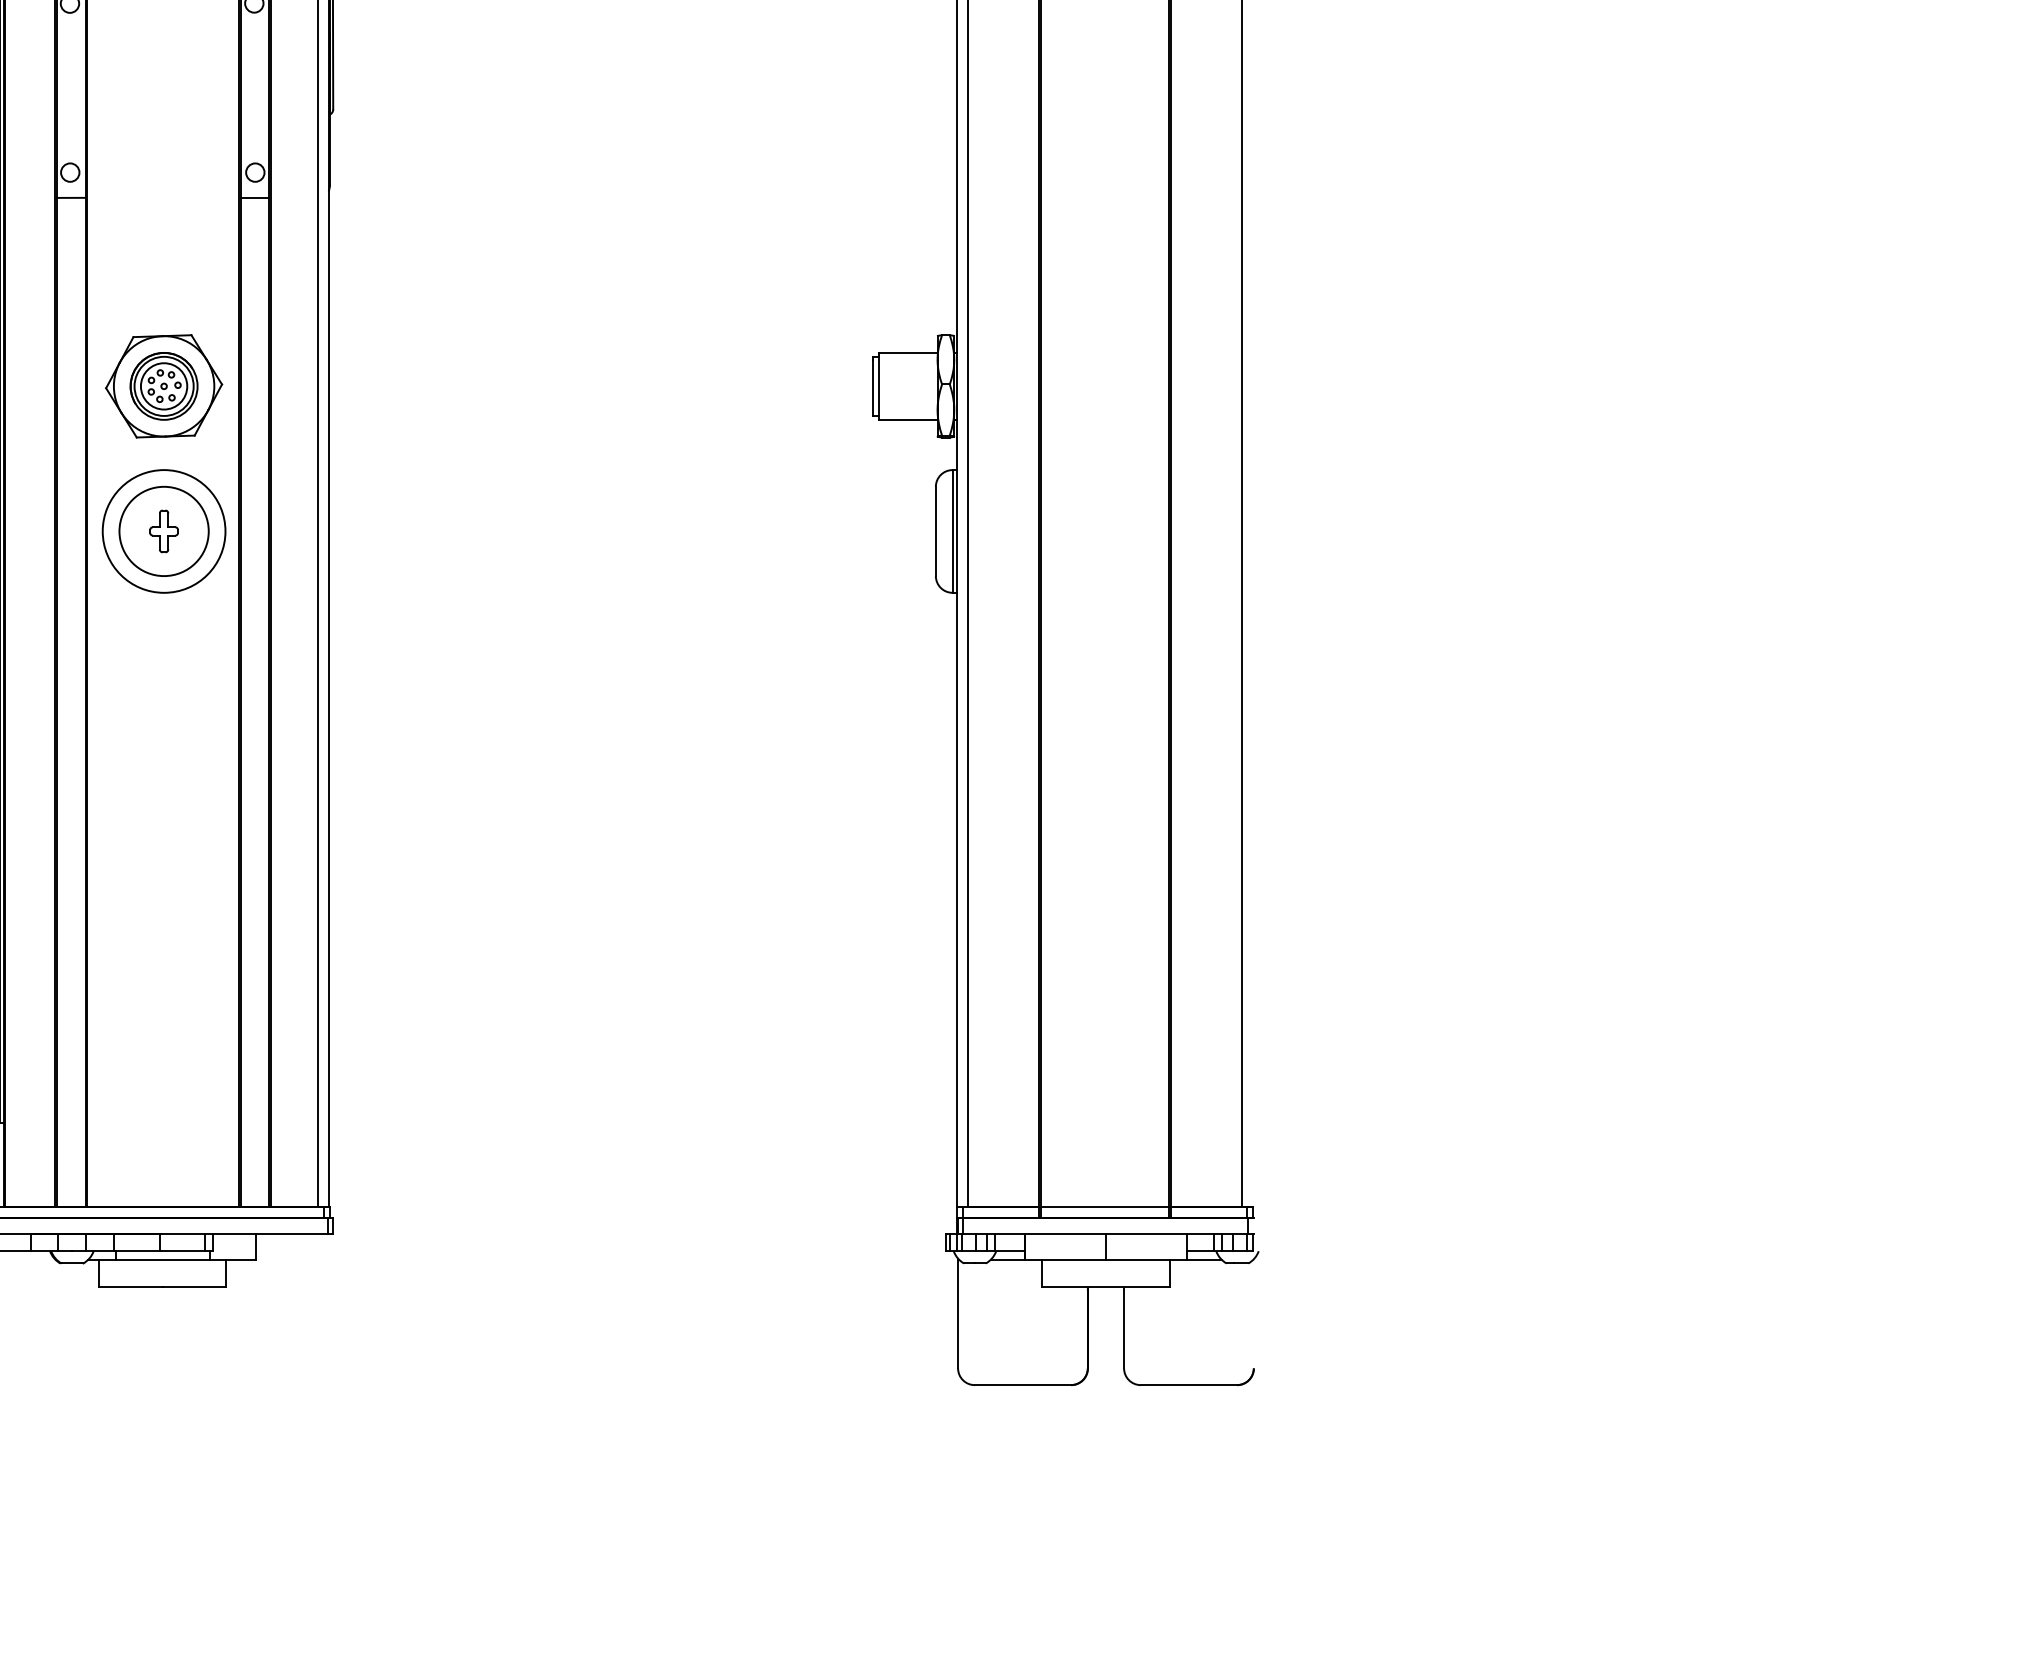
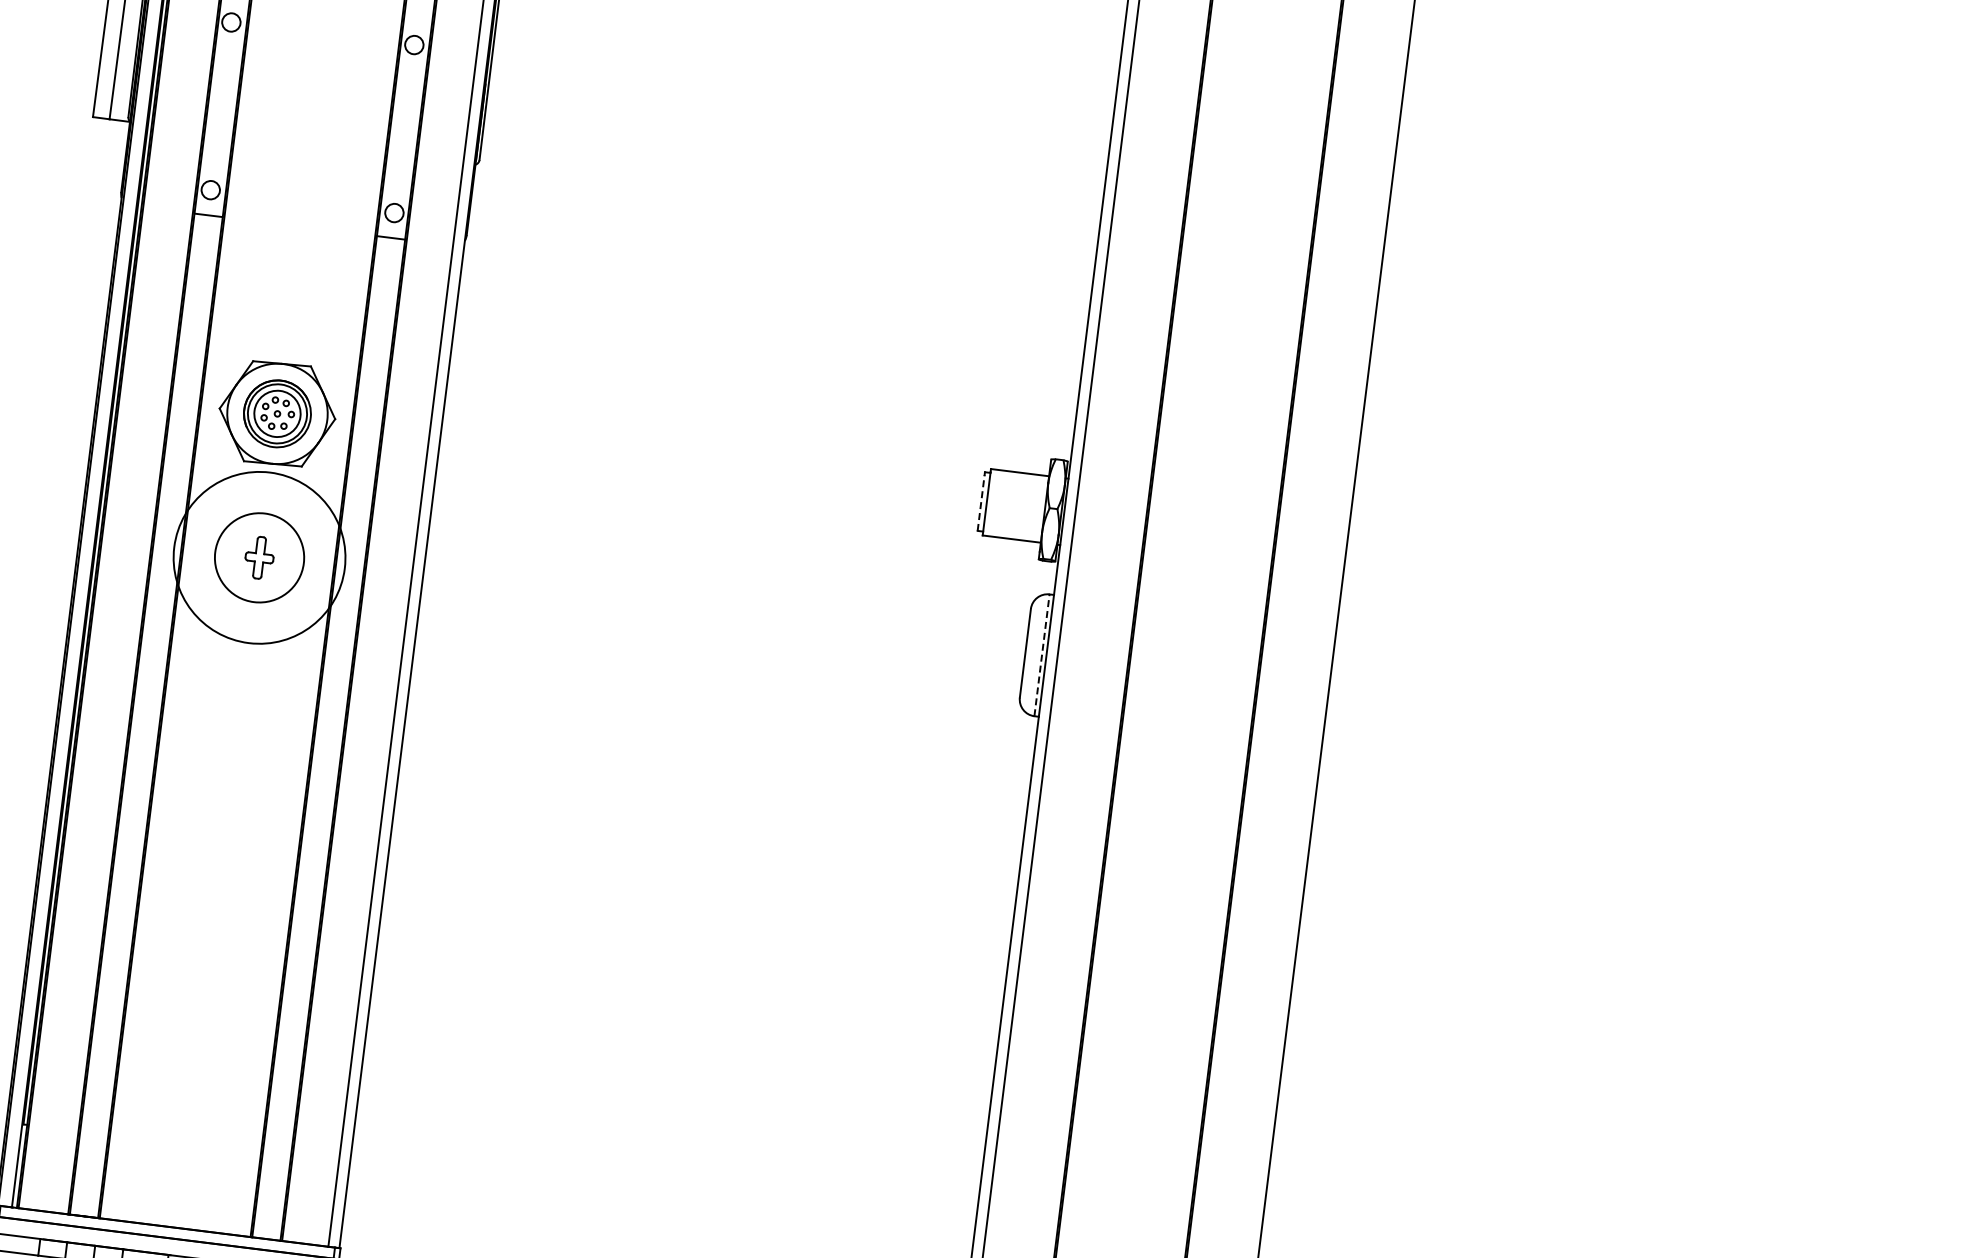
line: (873, 387) -> (981, 502), solid -> dashed
line: (952, 530) -> (1042, 654), solid -> dashed
circle: (163, 531) -> (258, 557), size x1.4

